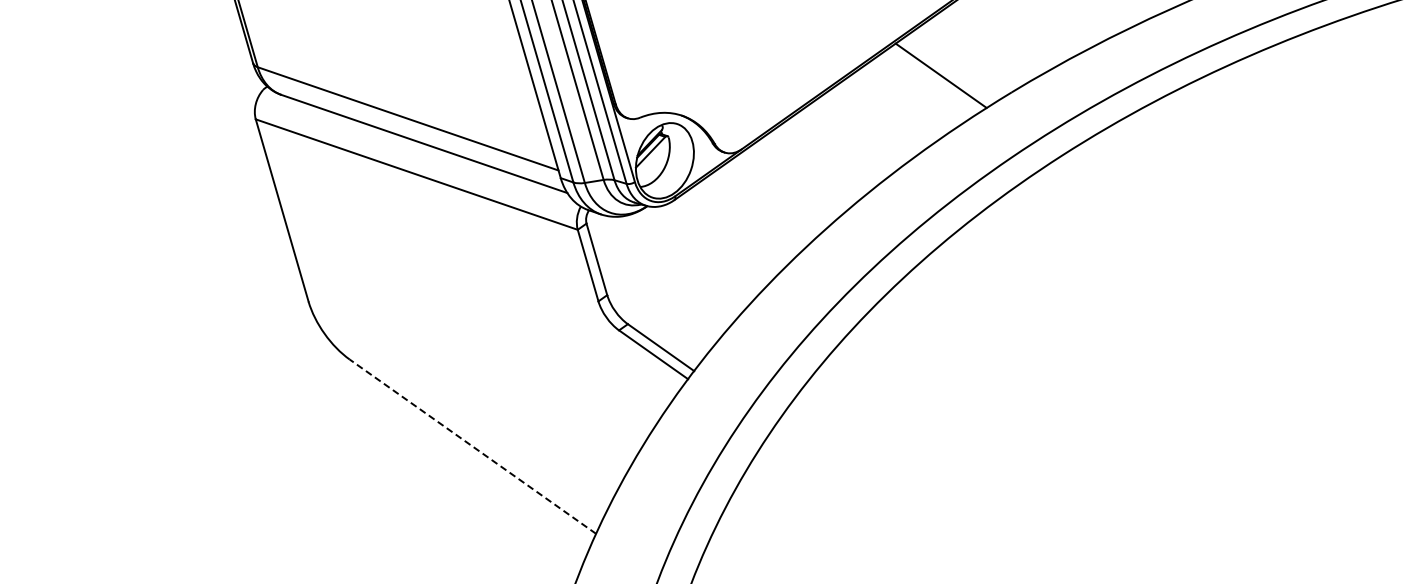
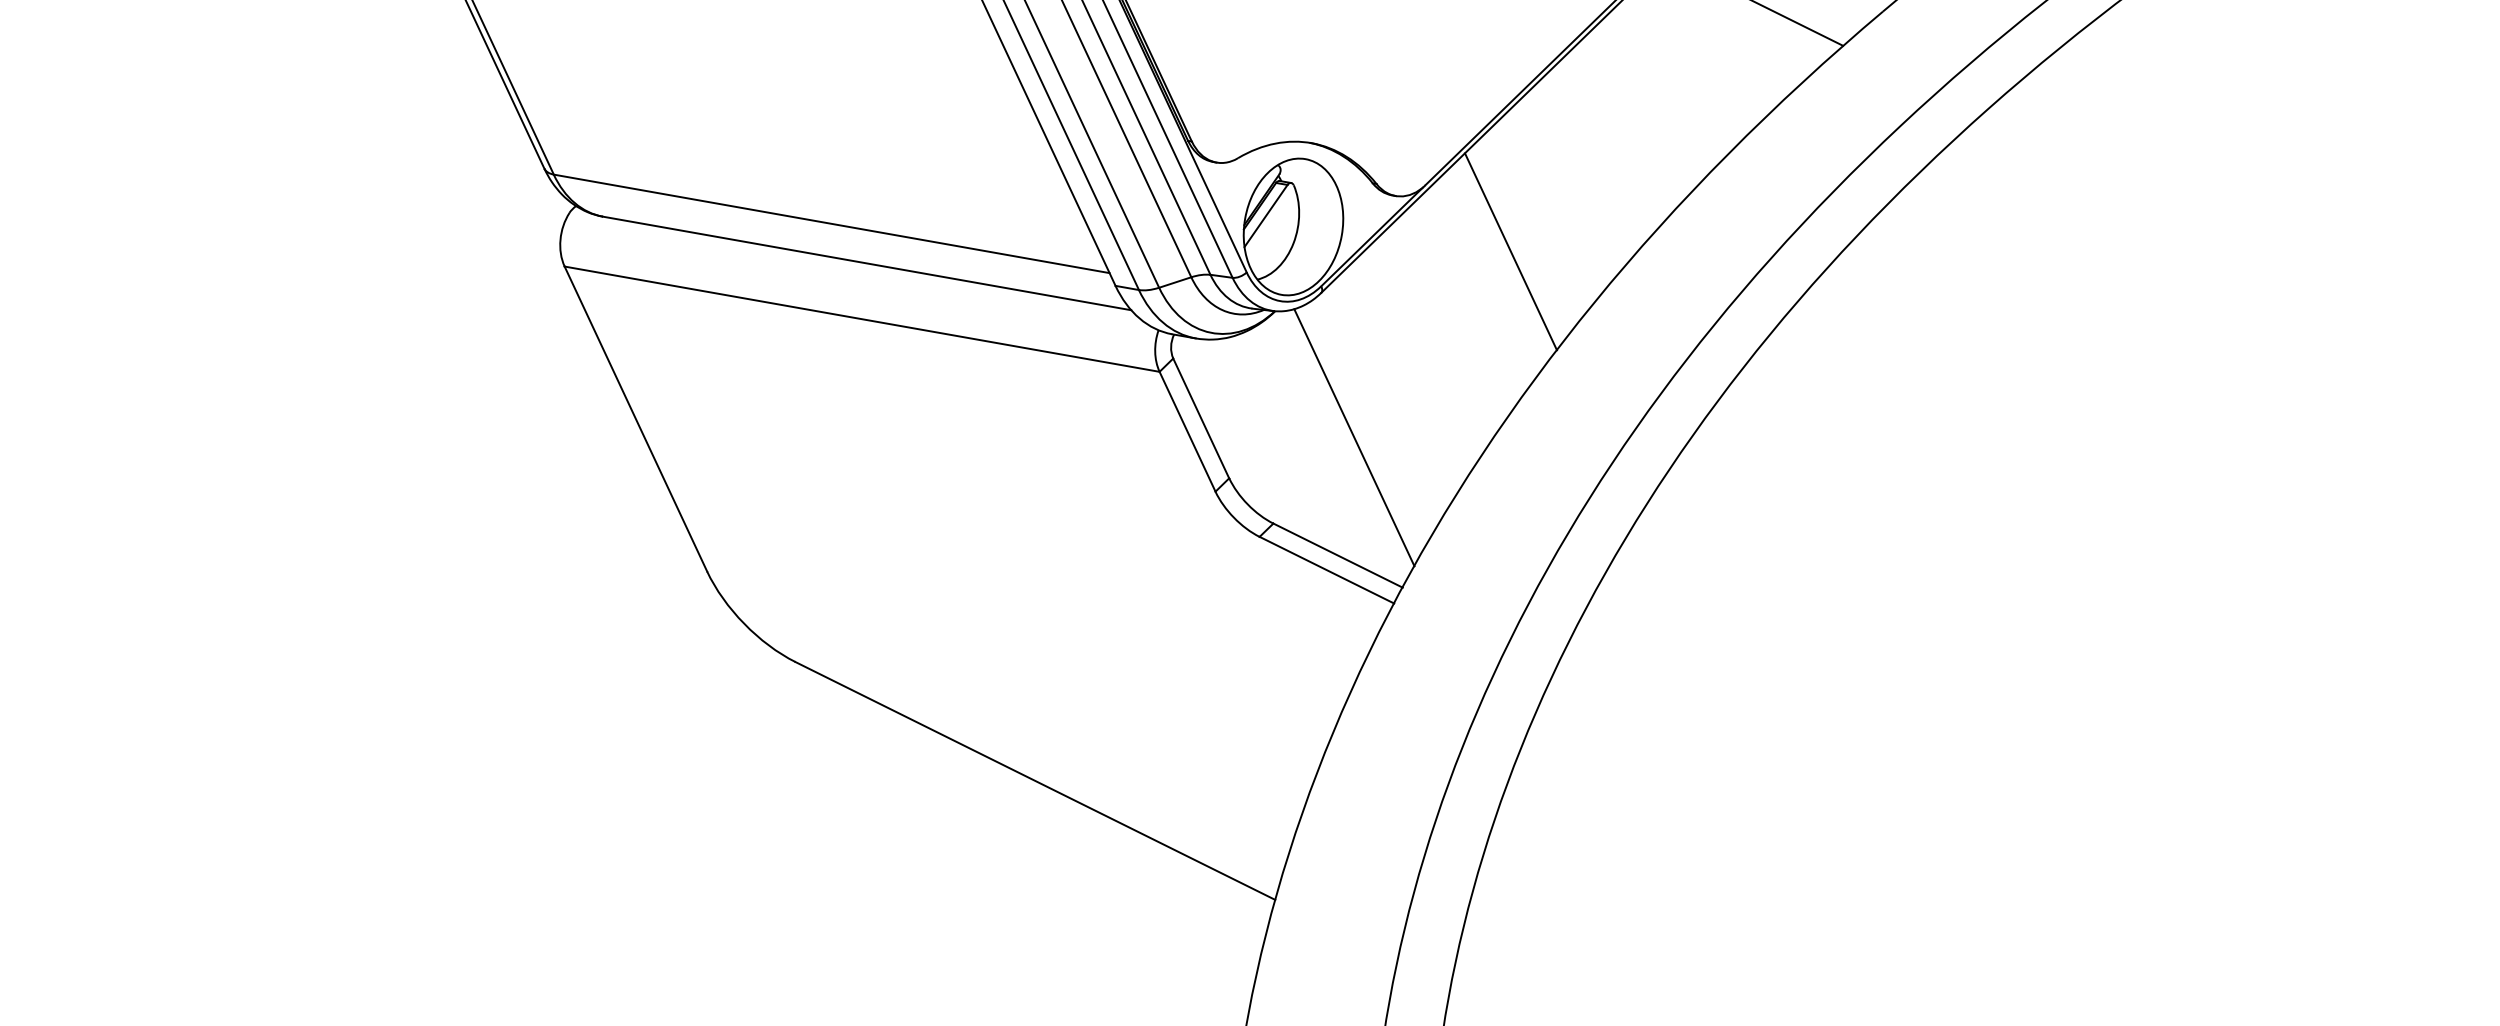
line: (783, 193) -> (1510, 251), added
line: (680, 283) -> (1354, 437), added
line: (472, 446) -> (1034, 780), dashed -> solid

